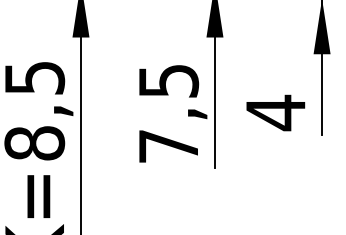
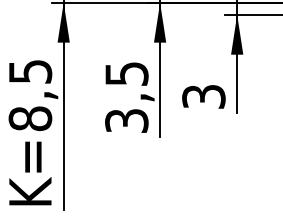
text: (275, 112) -> (203, 96), 4 -> 3
text: (168, 145) -> (126, 120), 7,5 -> 3,5

